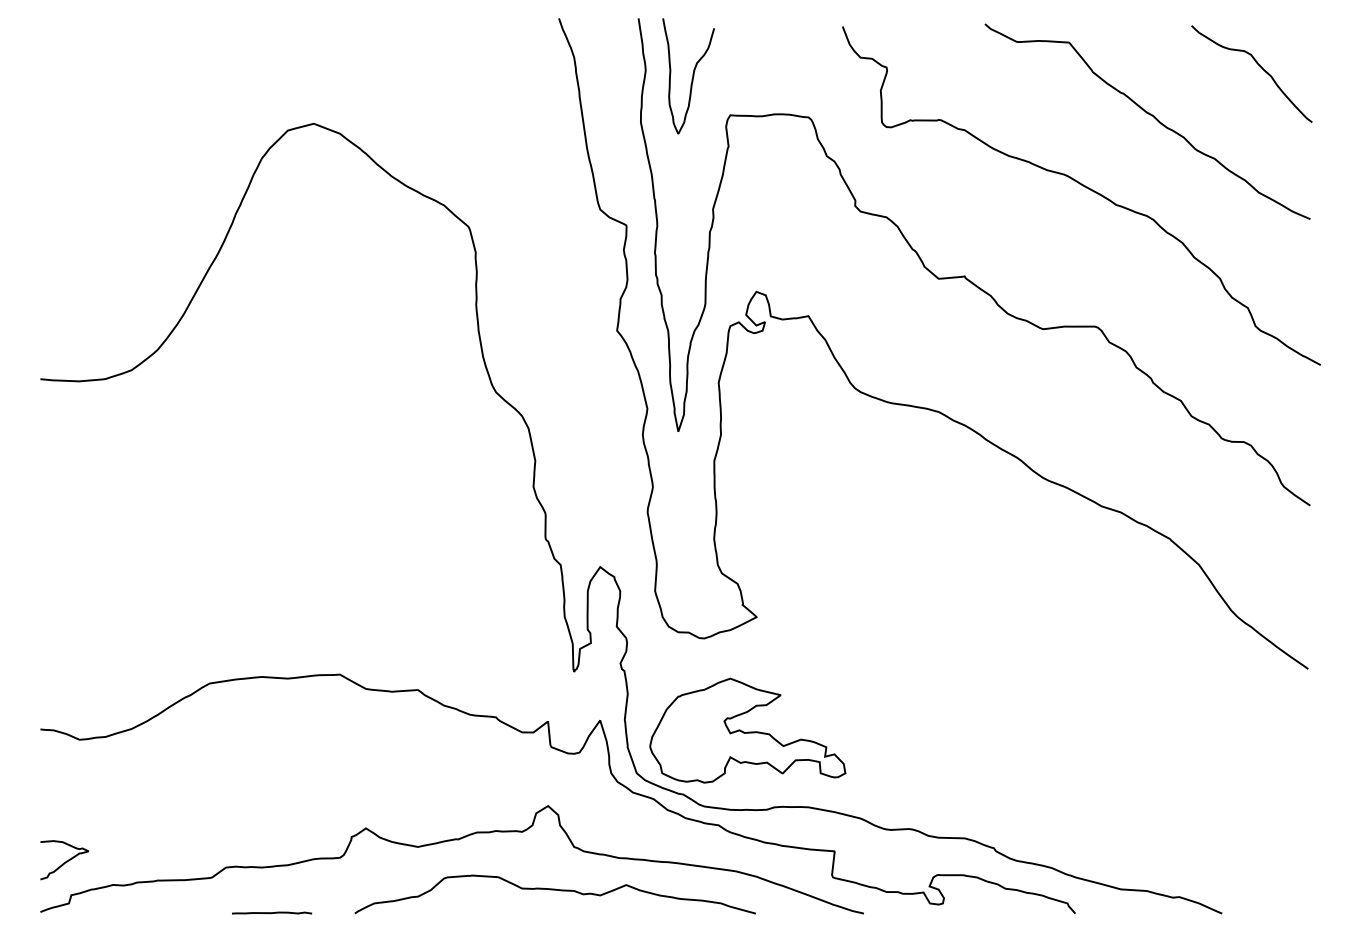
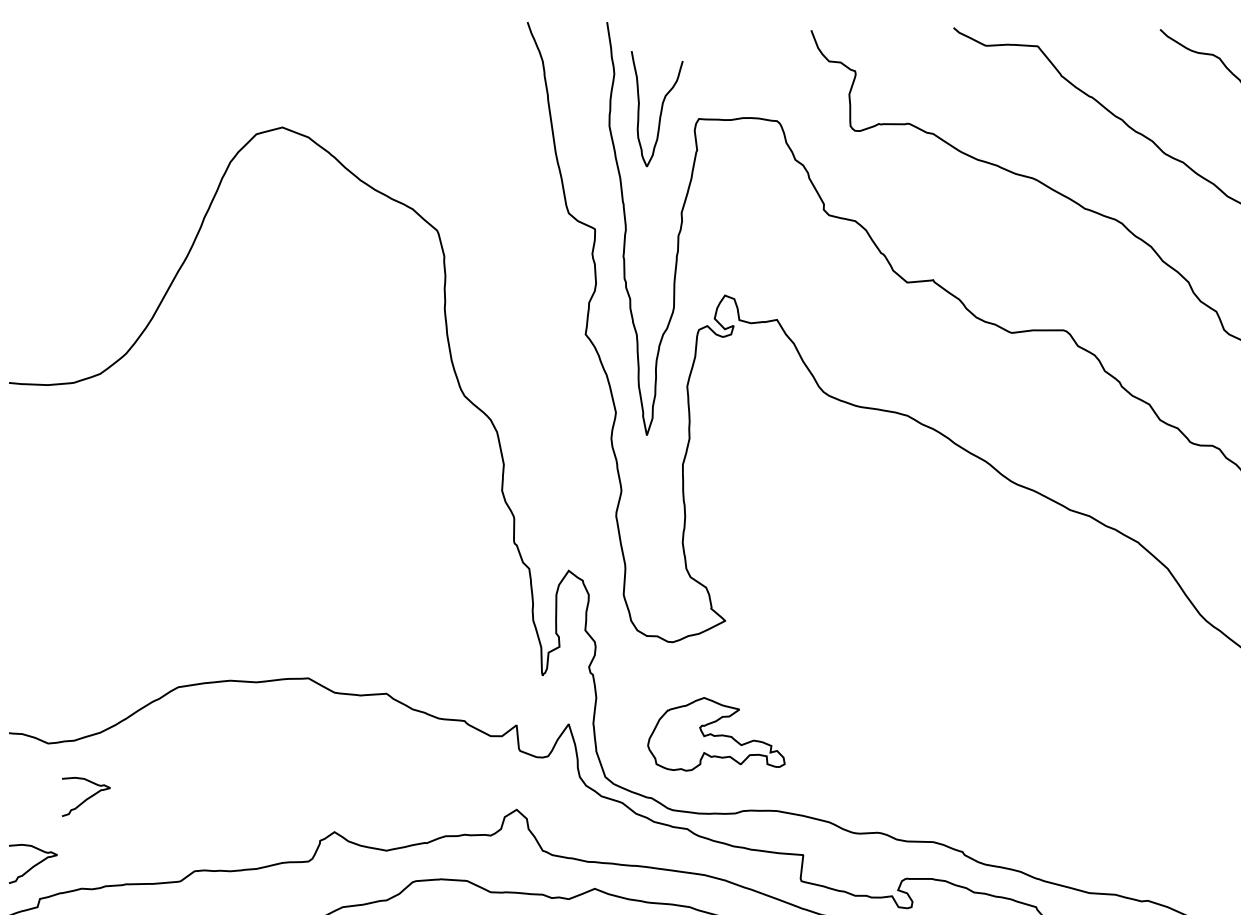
curve: (692, 76) -> (661, 109), moved
part: (747, 730) -> (716, 734), size x0.7
curve: (118, 794) -> (87, 798), added

